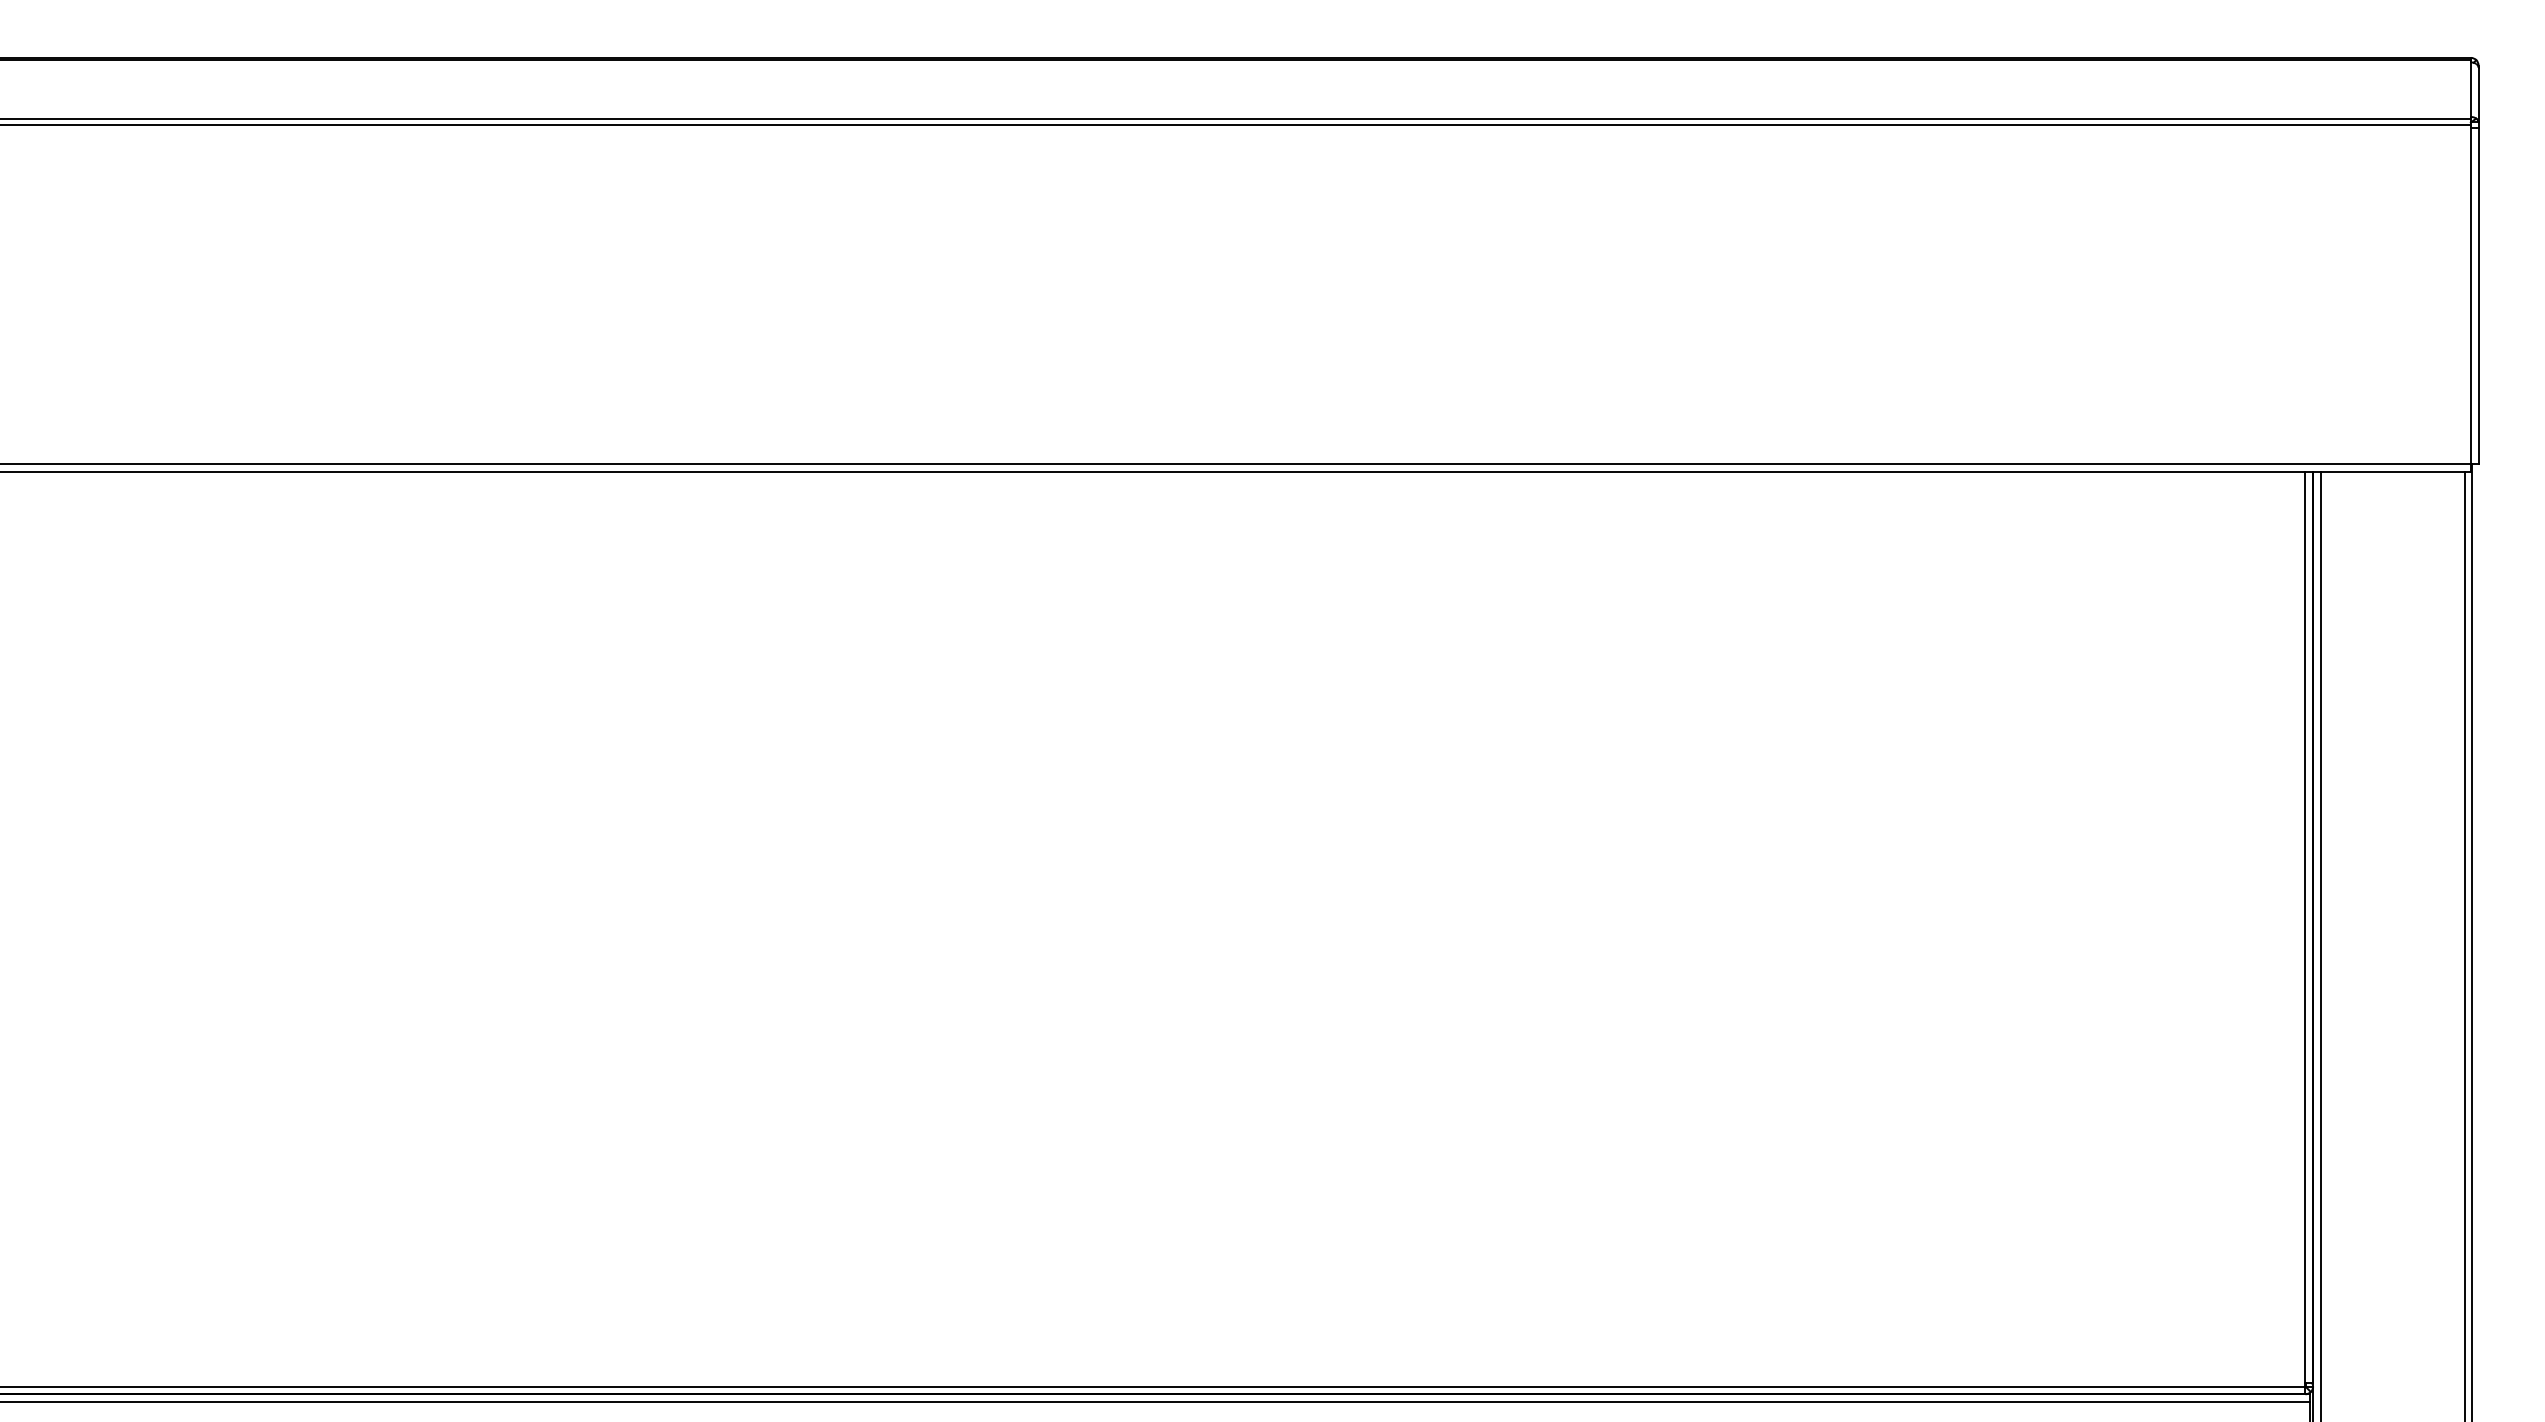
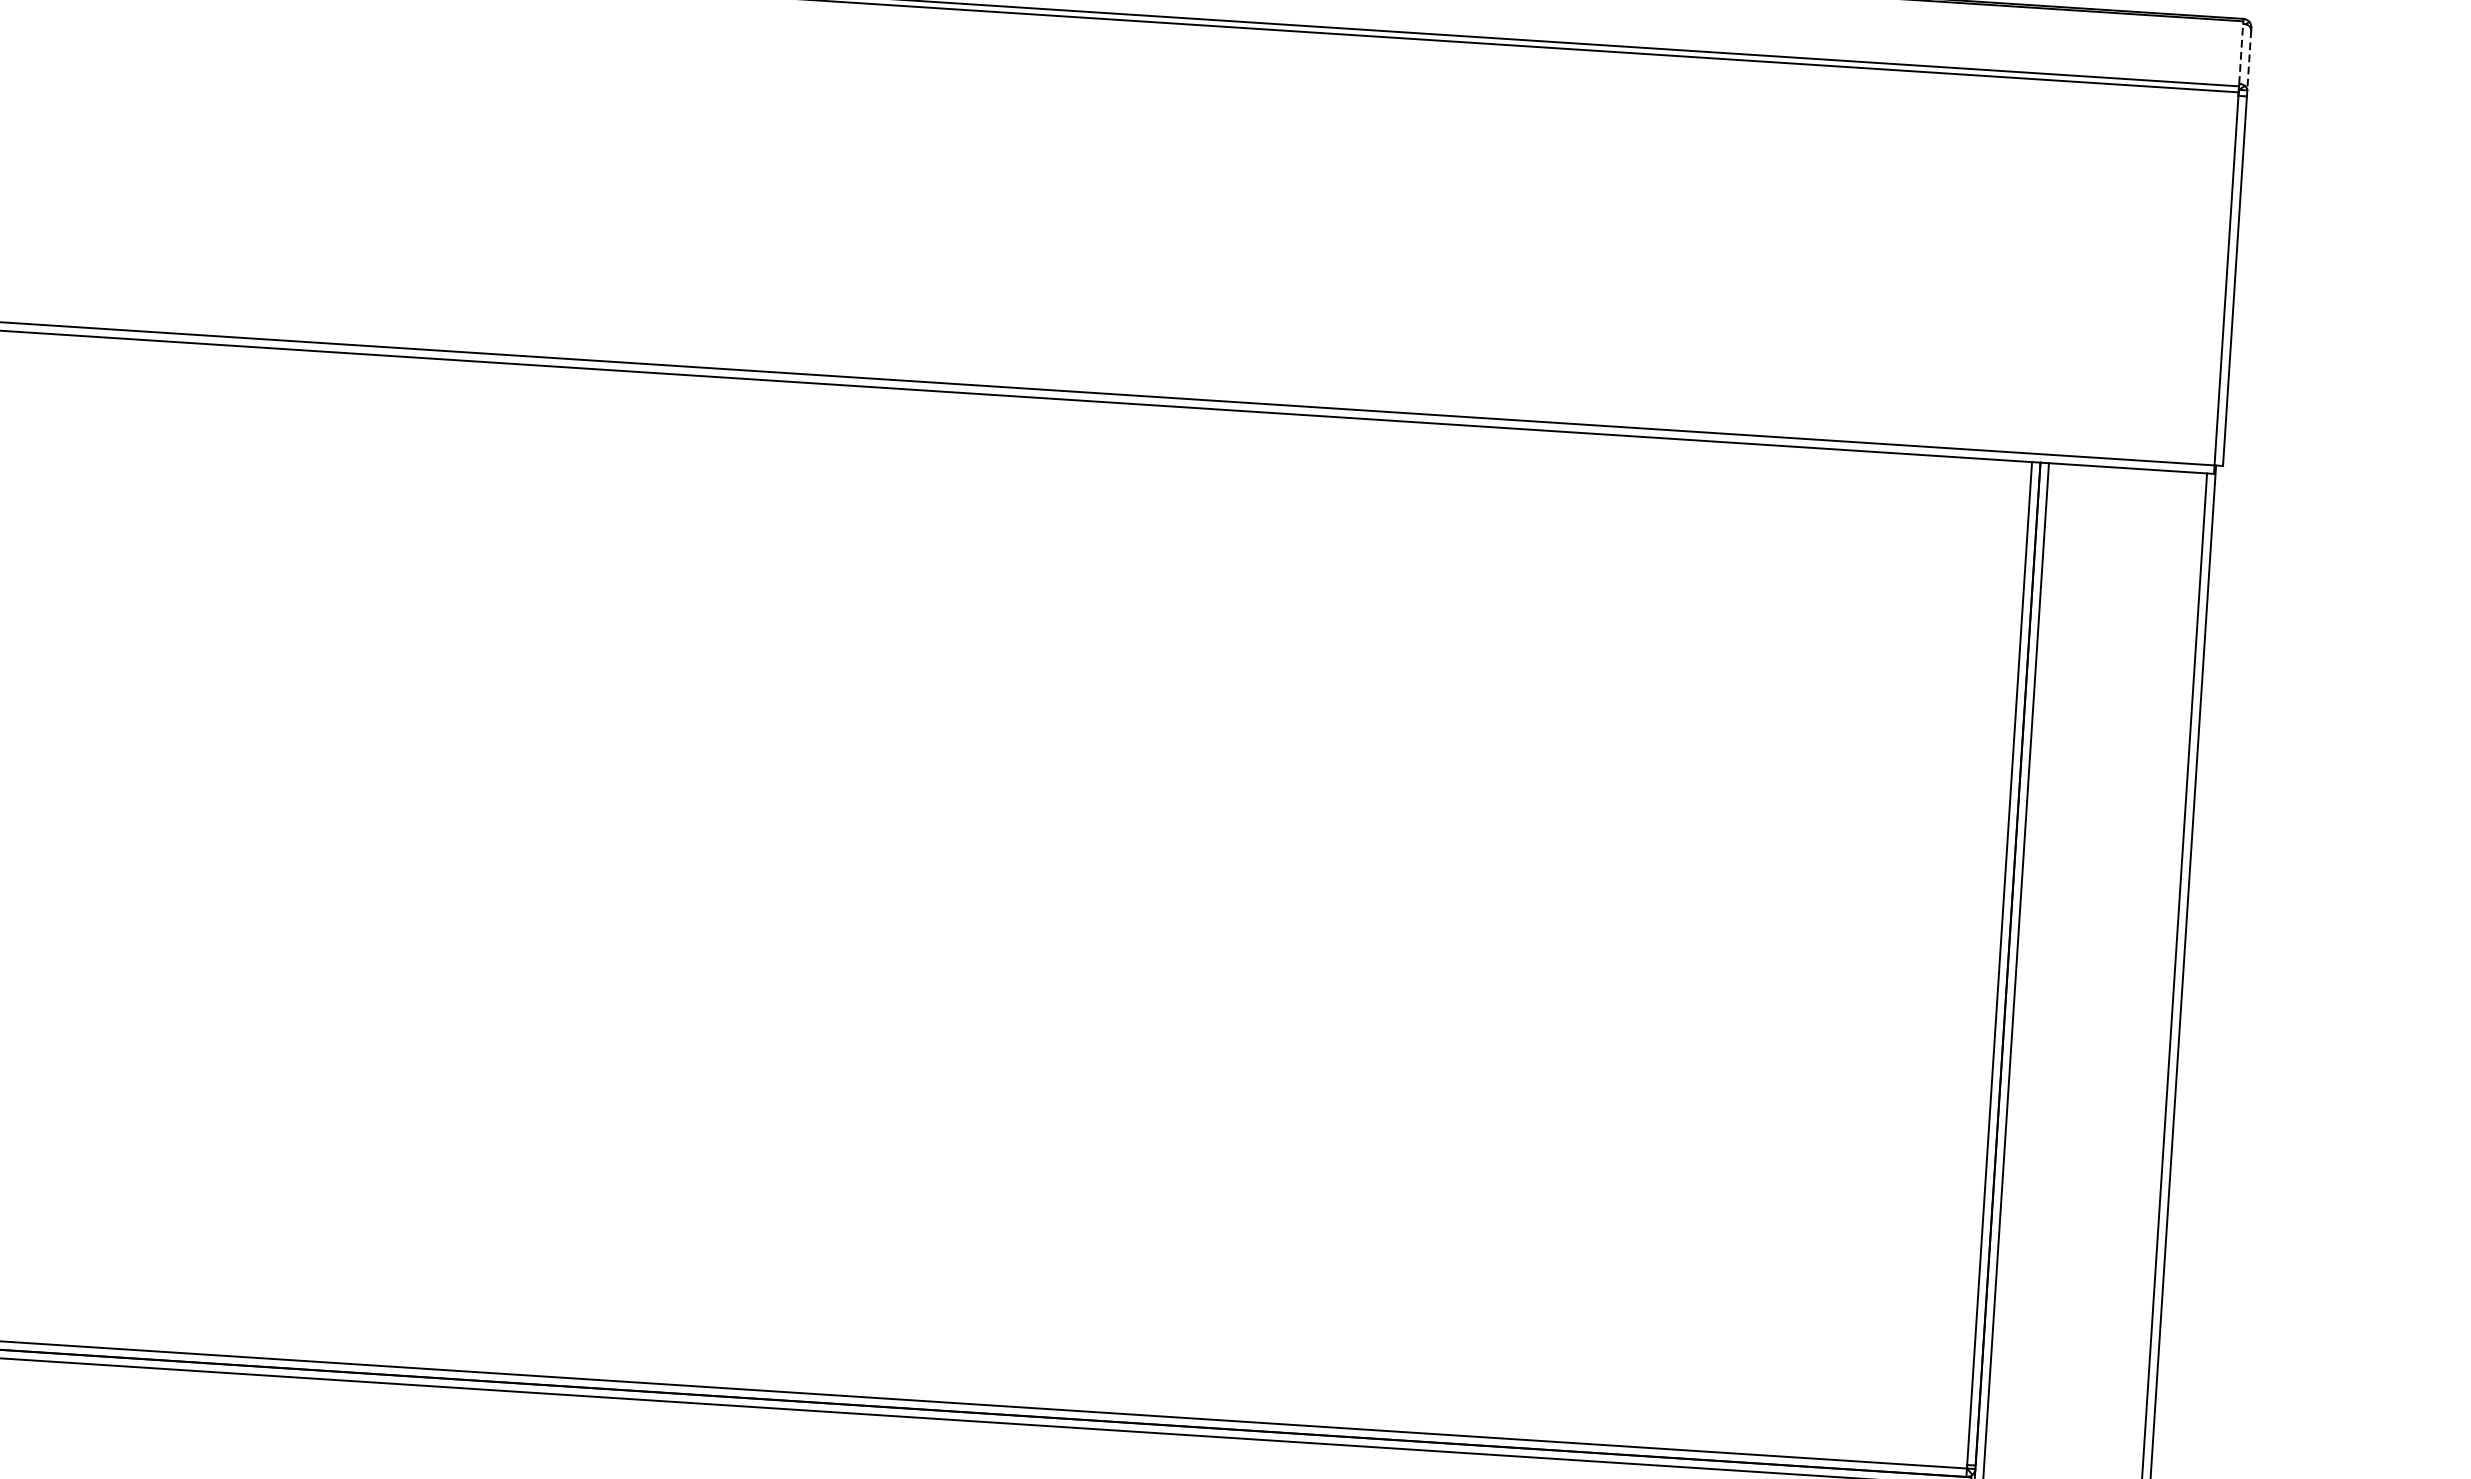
line: (2470, 89) -> (2240, 53), solid -> dashed
line: (2478, 95) -> (2249, 60), solid -> dashed

